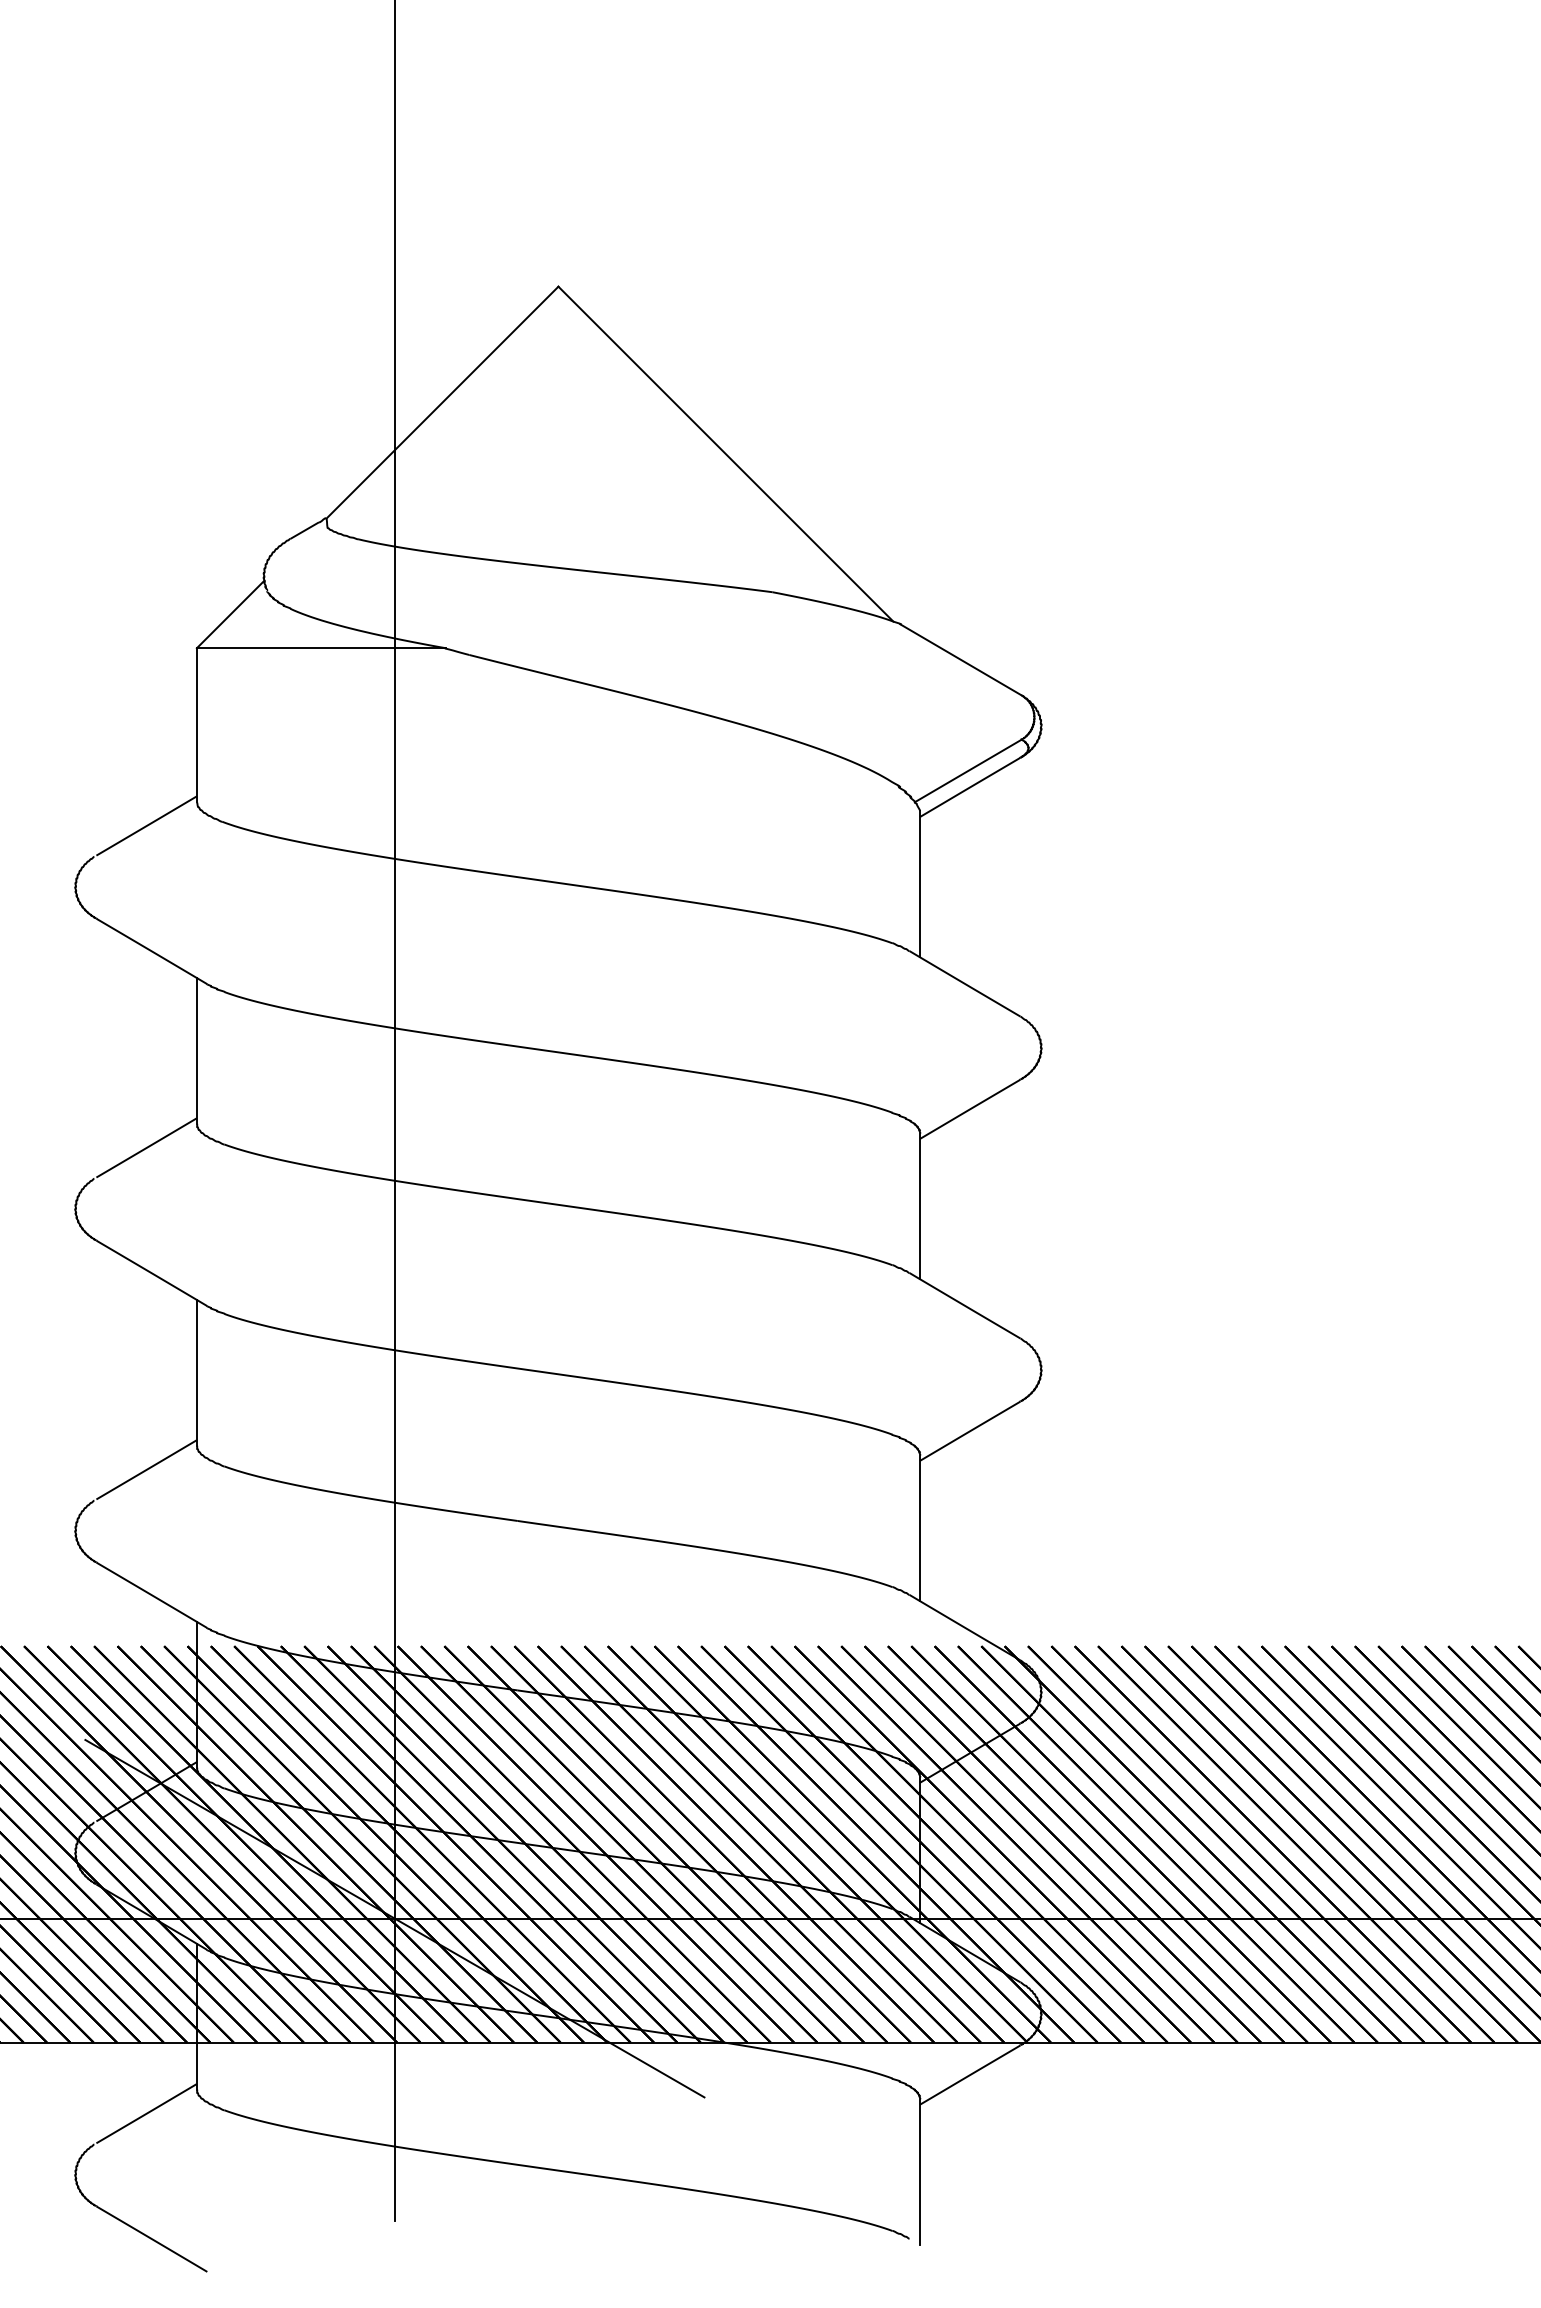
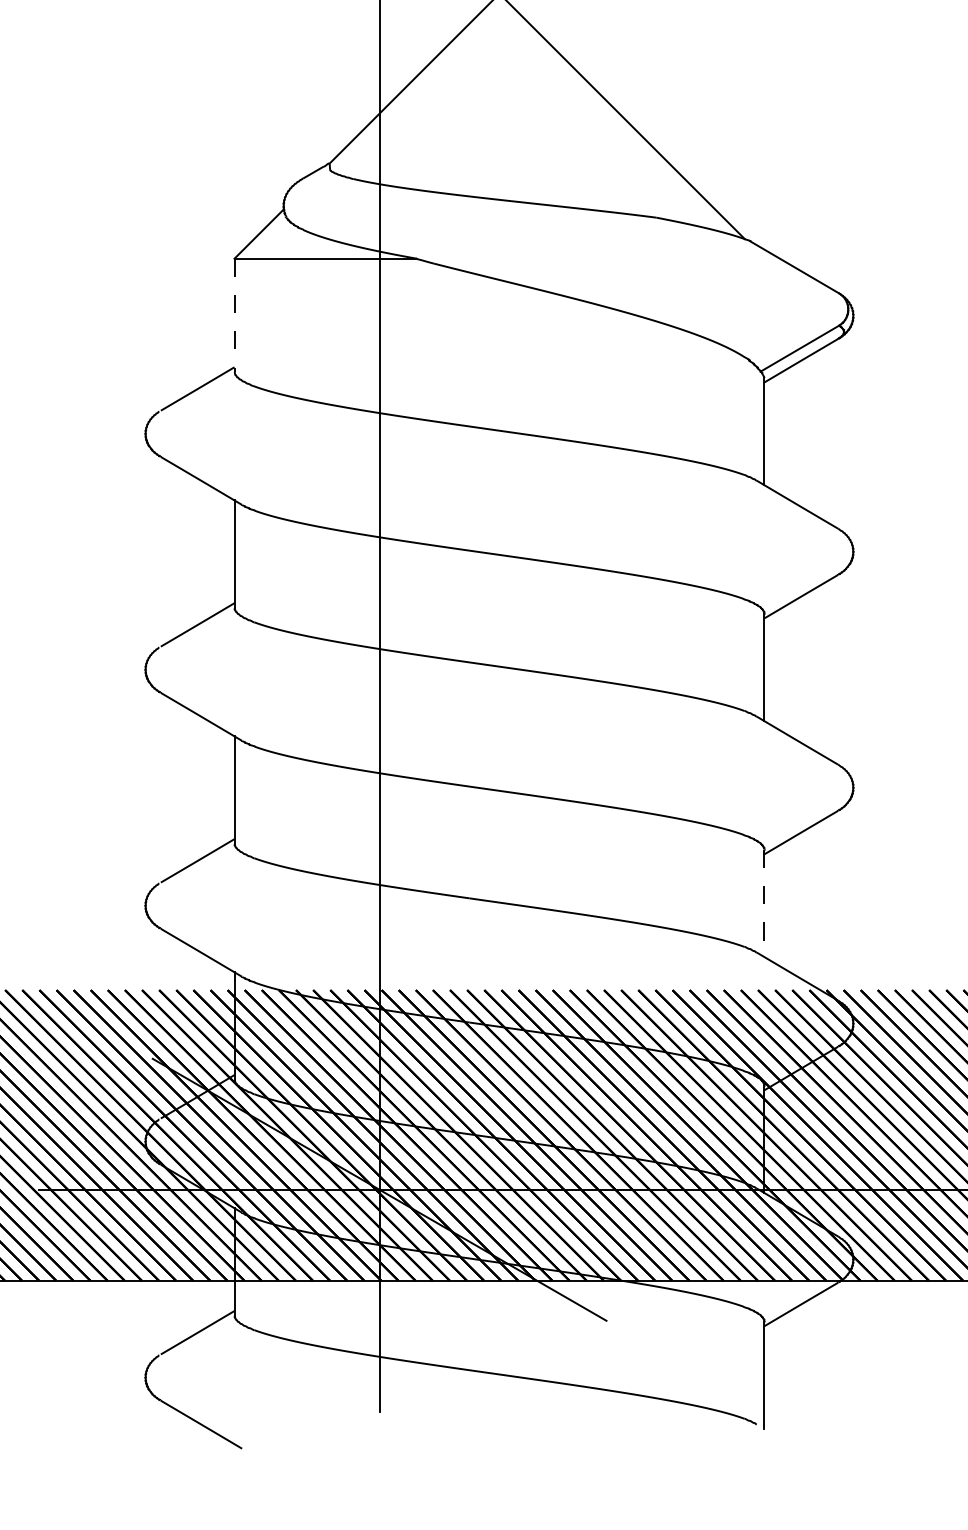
line: (196, 725) -> (234, 315), solid -> dashed
line: (919, 1528) -> (764, 903), solid -> dashed

